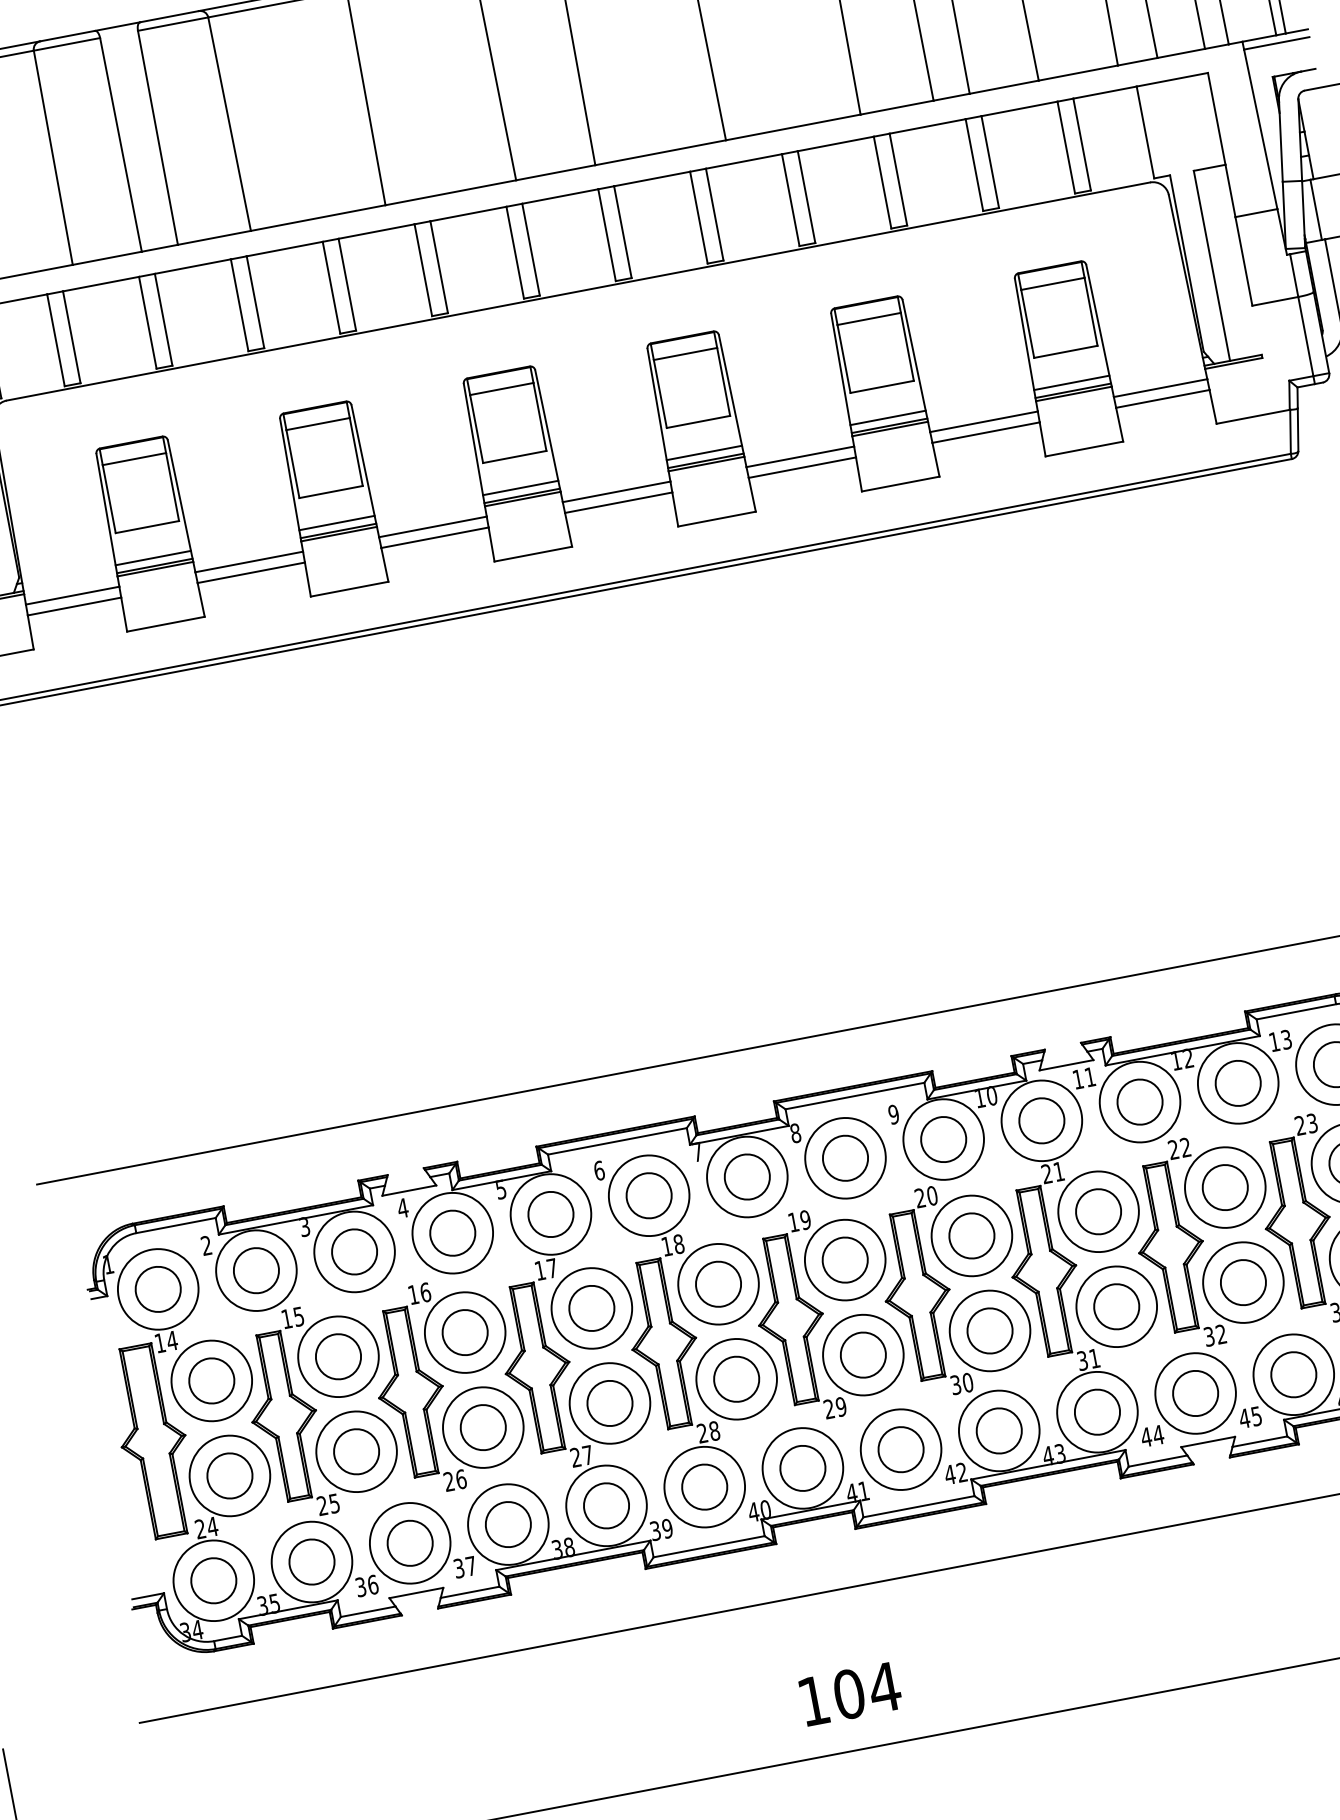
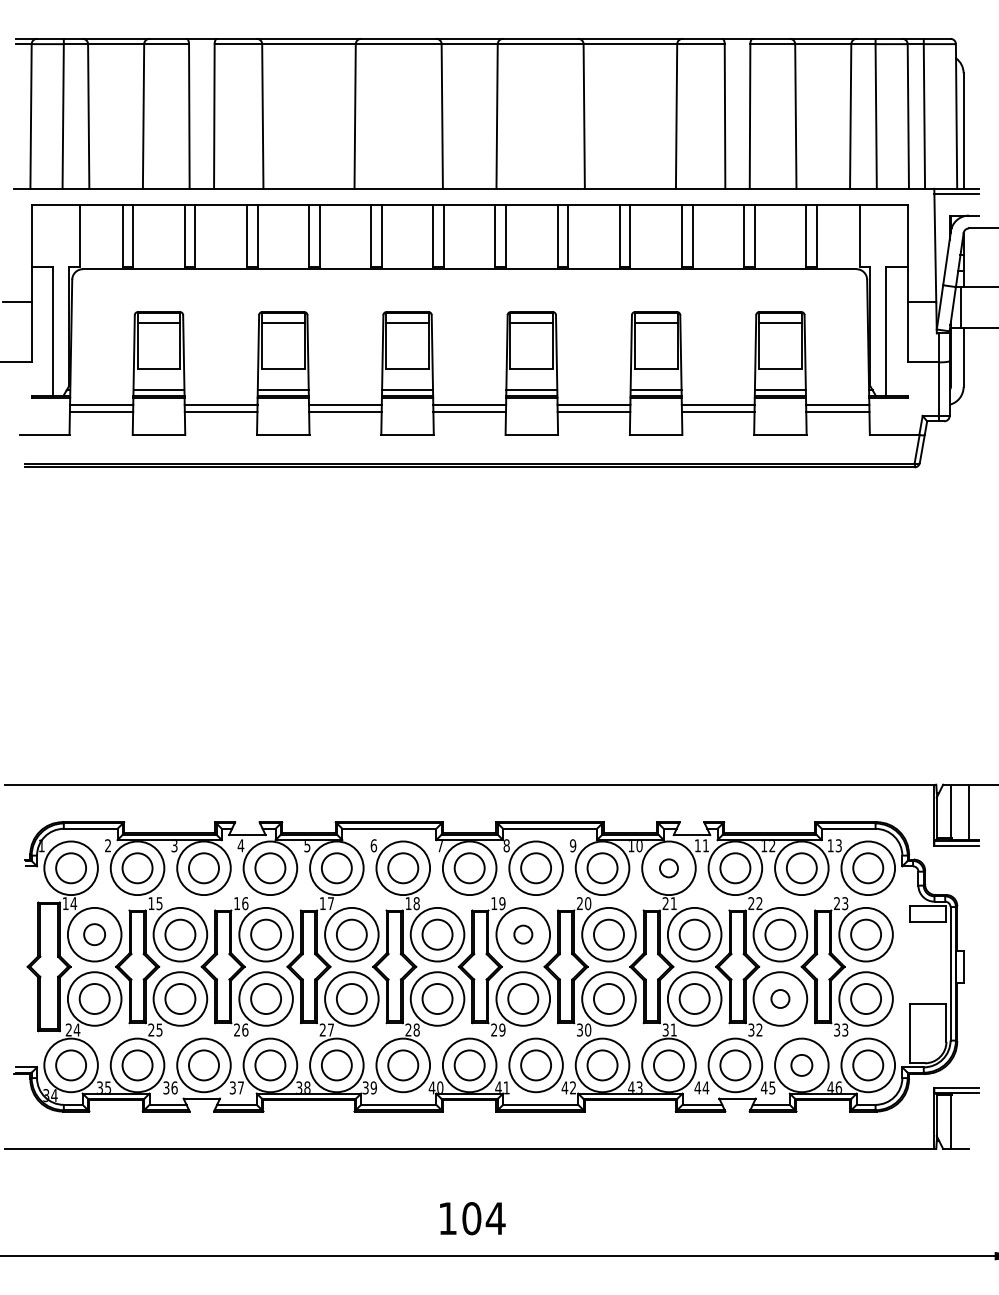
circle: (1041, 1121) -> (668, 868), size x0.6
circle: (845, 1259) -> (523, 934), size x0.6
circle: (1243, 1281) -> (780, 998), size x0.6
circle: (1293, 1374) -> (801, 1065), size x0.7
circle: (211, 1380) -> (94, 934), size x0.7

